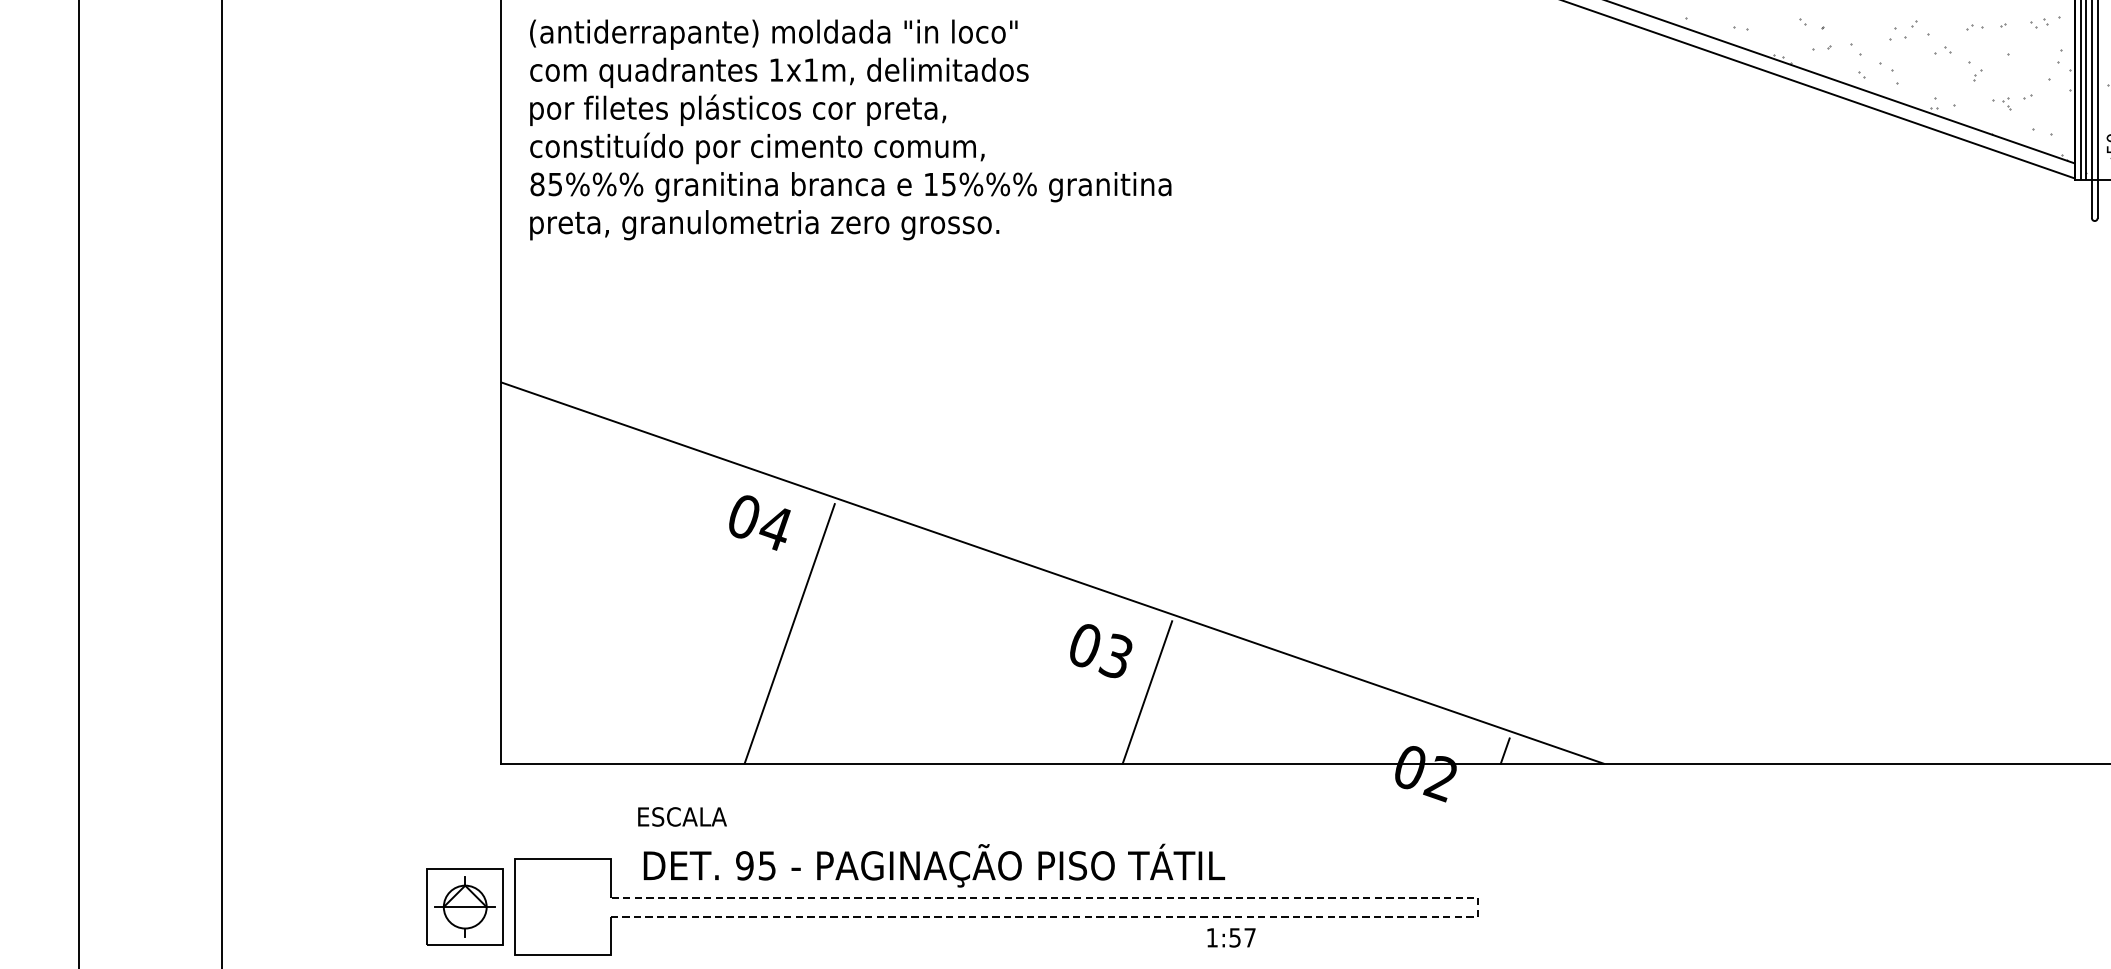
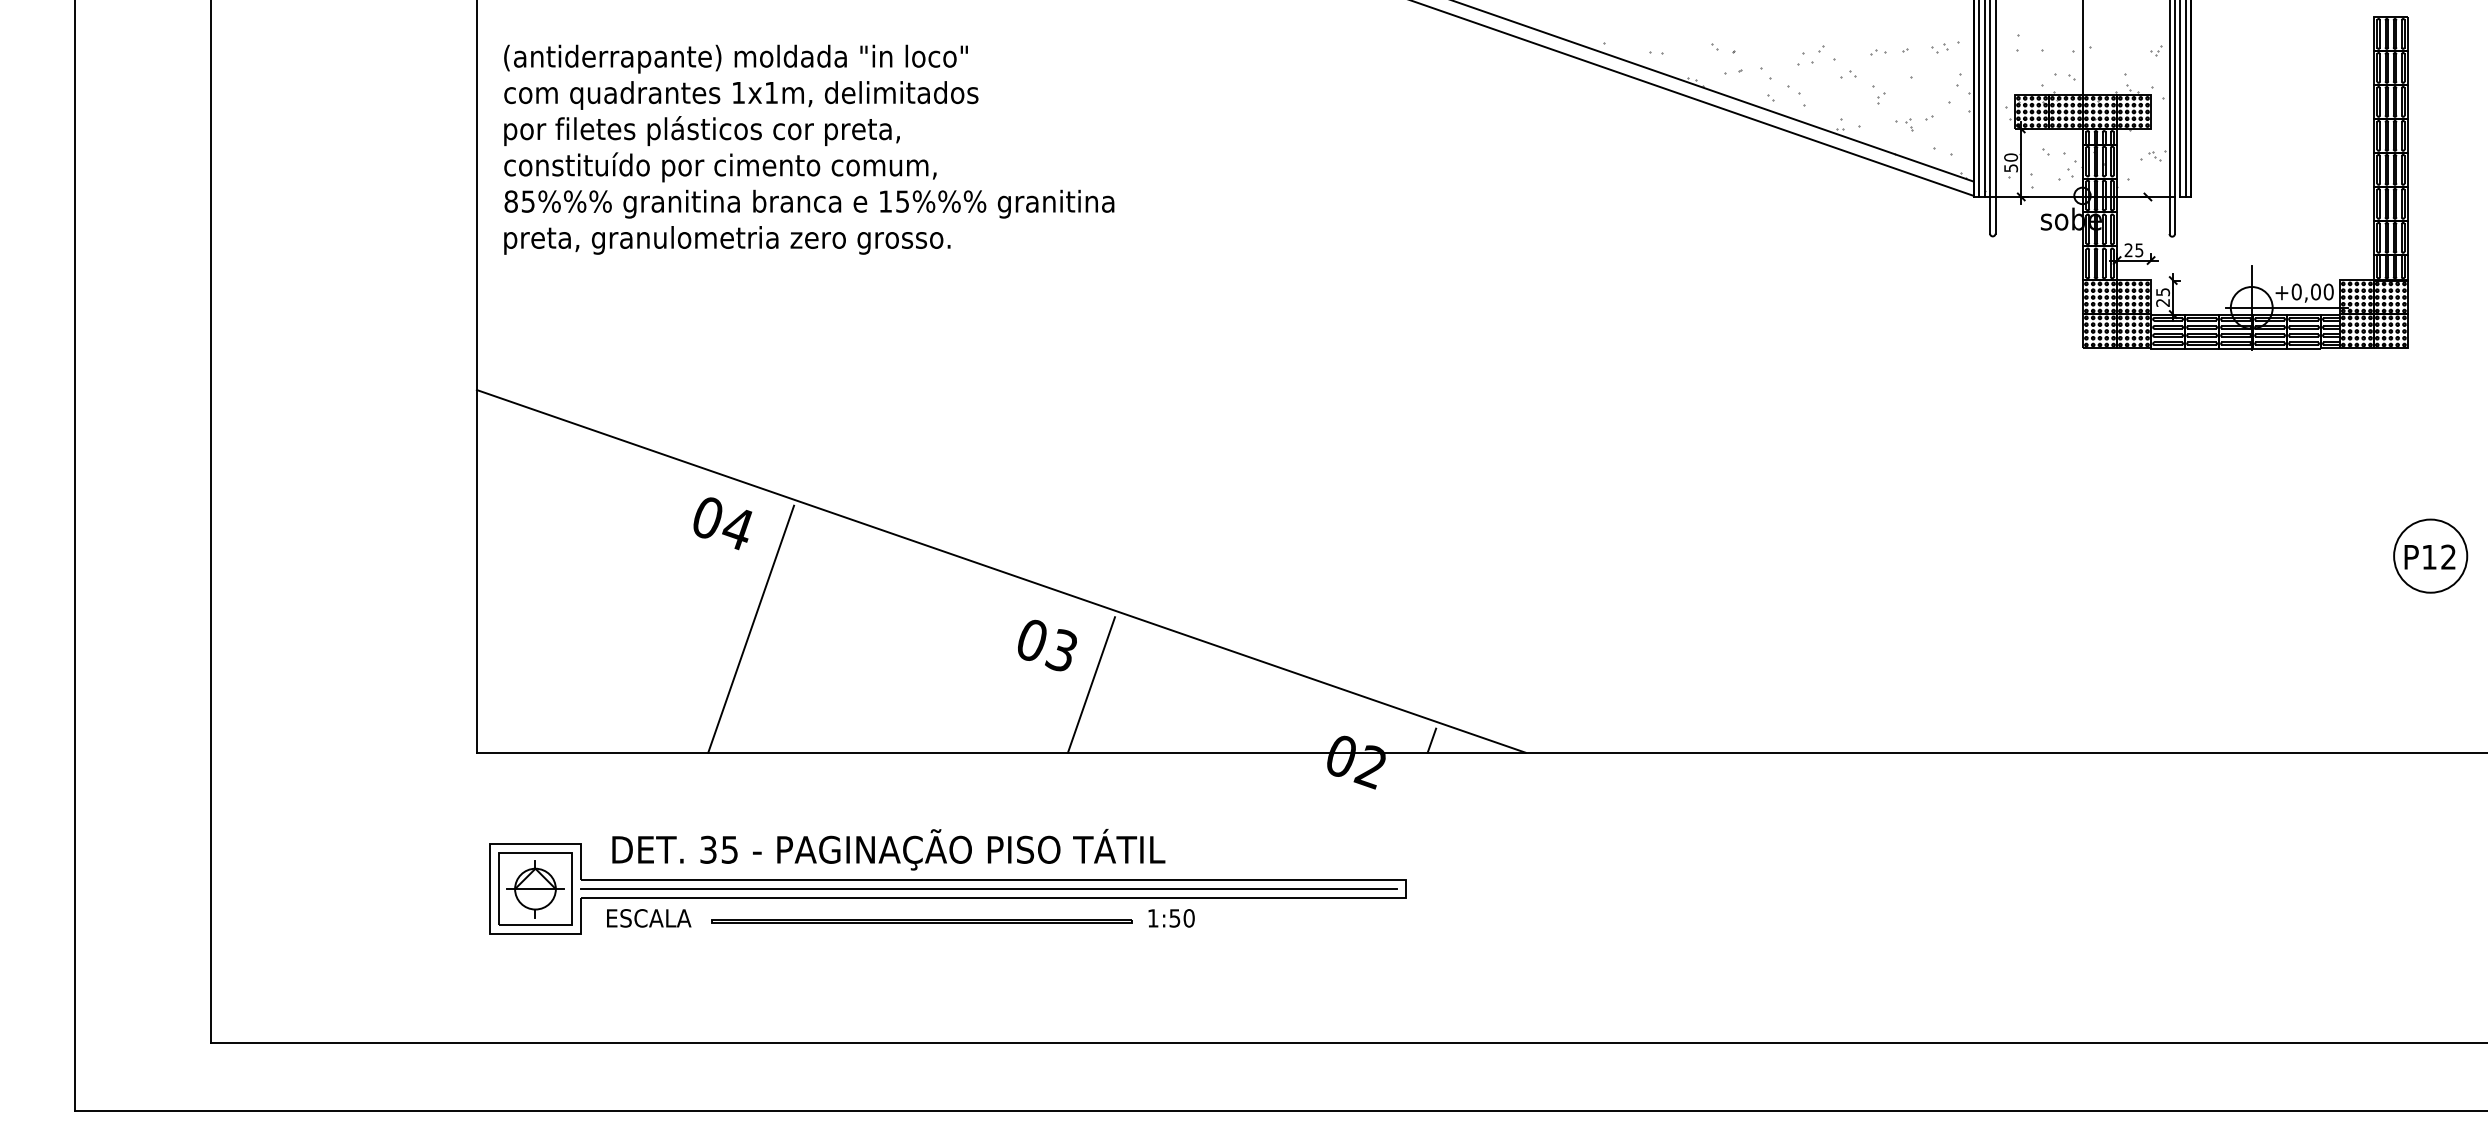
text: (682, 817) -> (649, 918), moved
text: (744, 865) -> (708, 849), 95 -> 35
part: (465, 906) -> (535, 888), moved
line: (1478, 906) -> (1406, 888), dashed -> solid
line: (1039, 907) -> (988, 889), added
text: (1249, 937) -> (1188, 918), 1:57 -> 1:50
line: (968, 940) -> (921, 920), added

